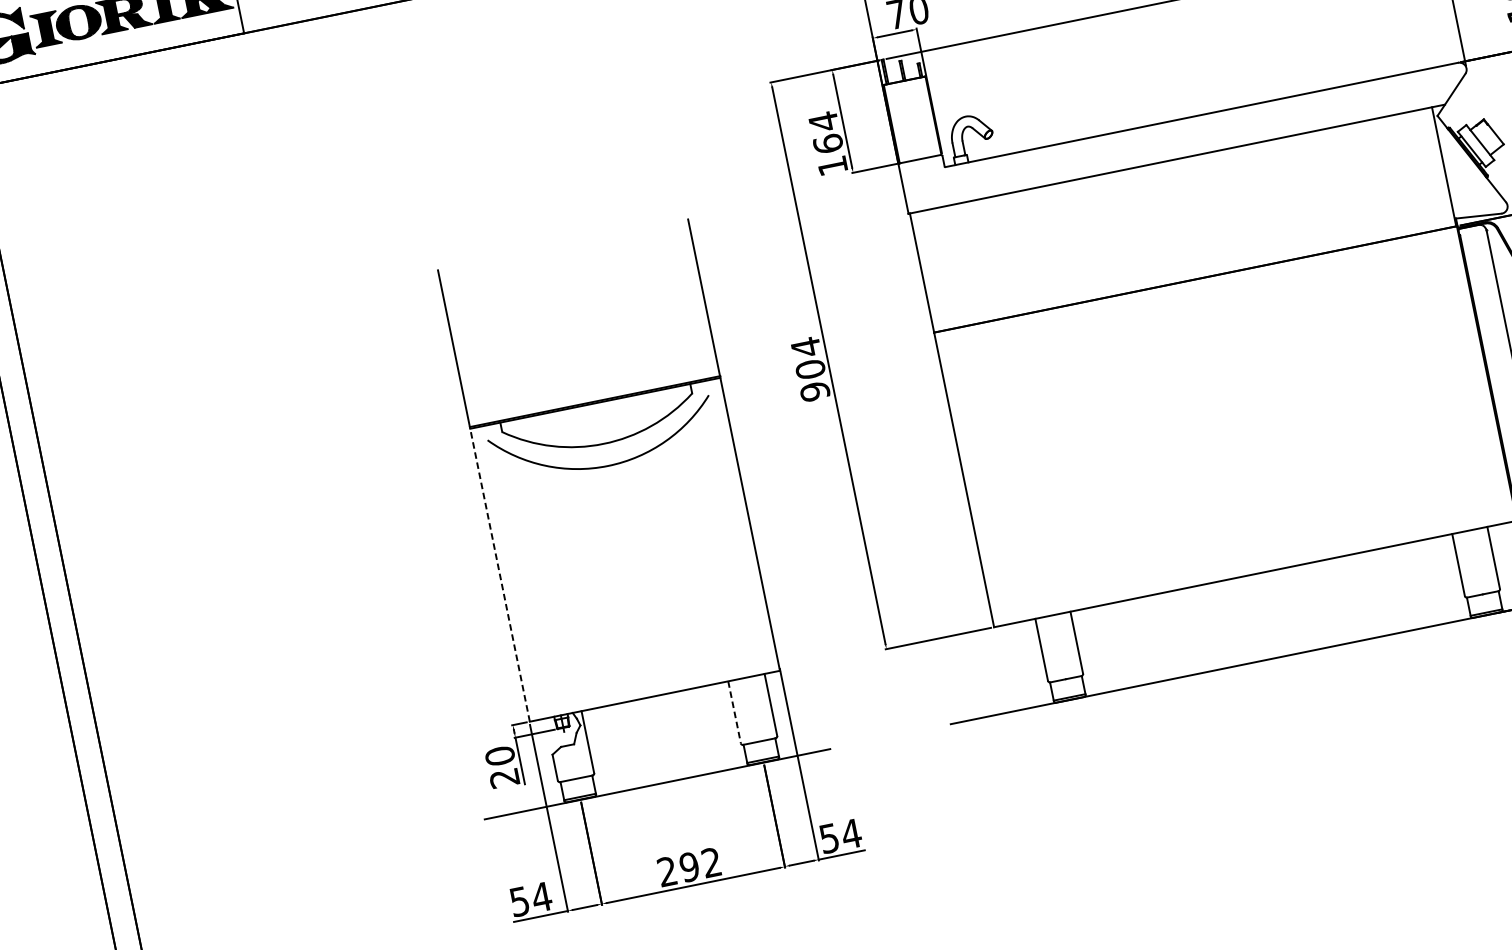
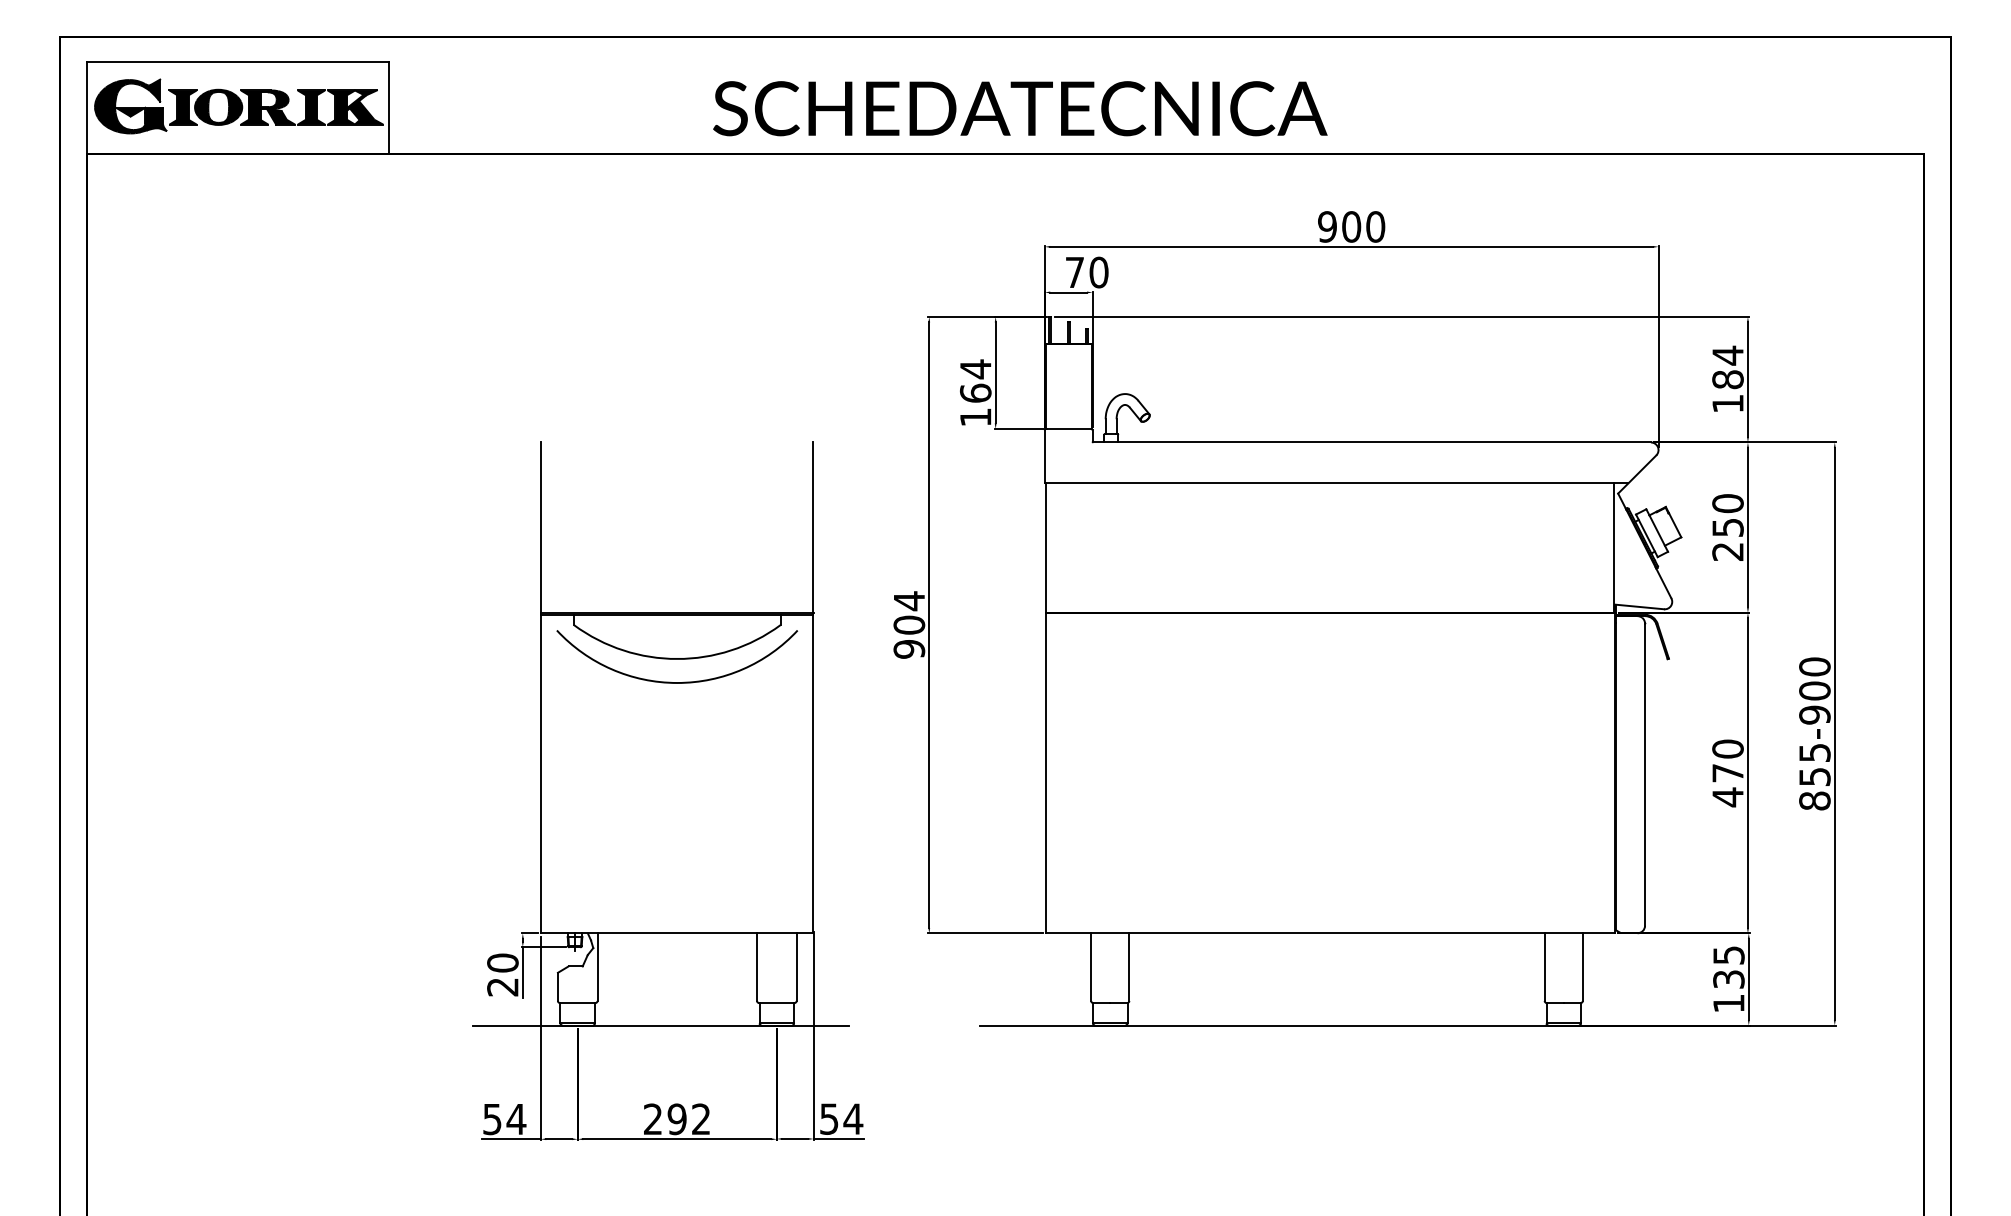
line: (499, 573) -> (541, 772), dashed -> solid
line: (735, 712) -> (757, 967), dashed -> solid

